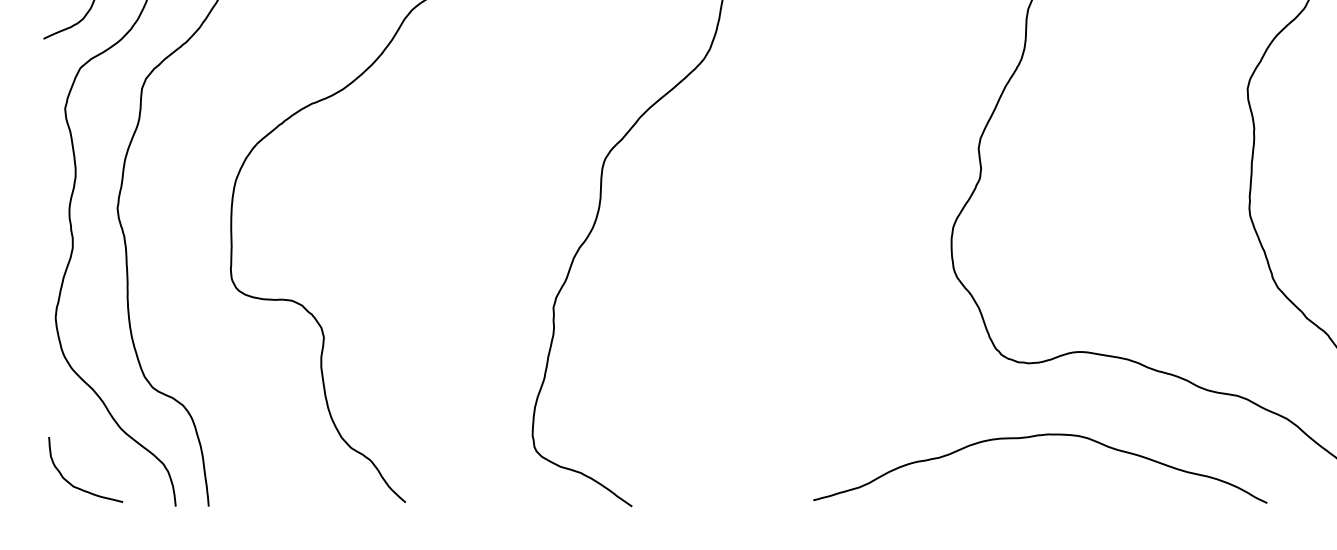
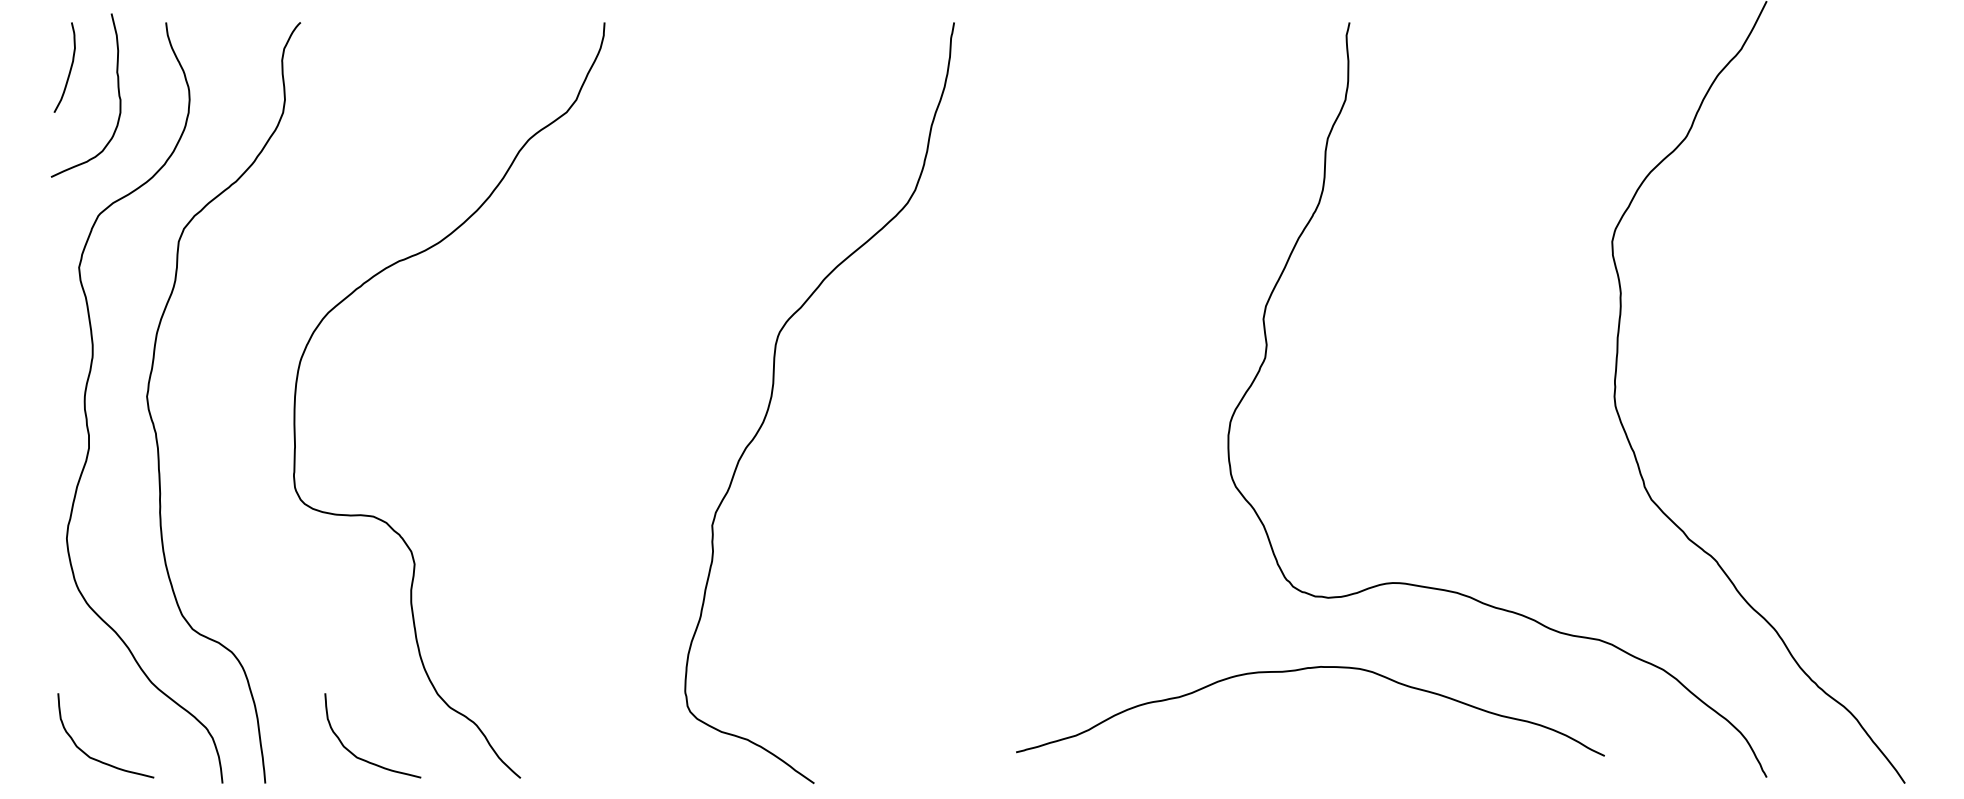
curve: (1033, 437) -> (1301, 670), moved
curve: (286, 488) -> (365, 759), added

